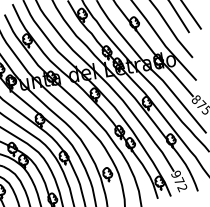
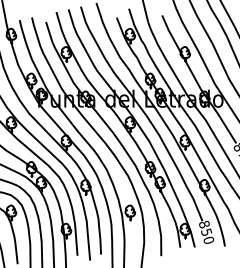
text: (179, 181) -> (206, 232), 972 -> 850

